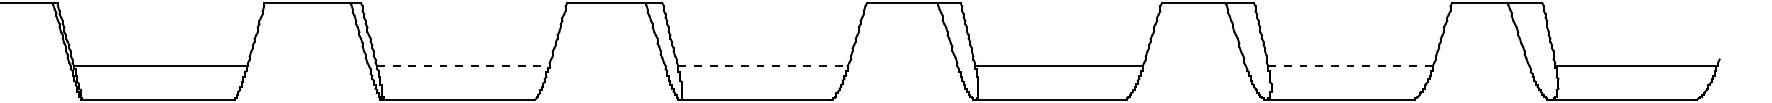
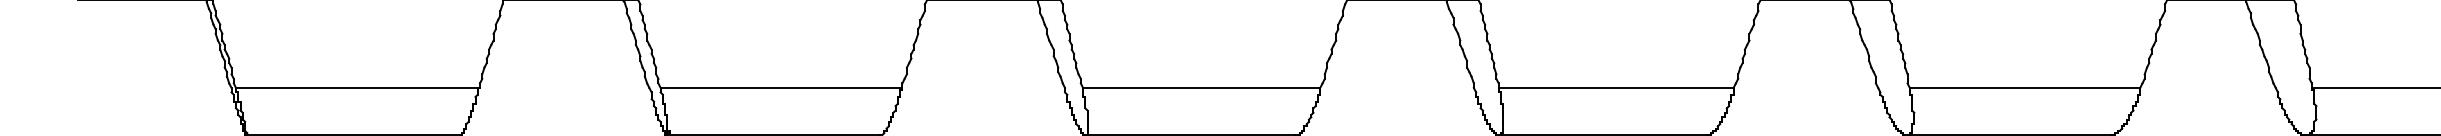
line: (463, 66) -> (781, 88), dashed -> solid
line: (763, 66) -> (1202, 88), dashed -> solid
line: (1351, 66) -> (2026, 88), dashed -> solid

